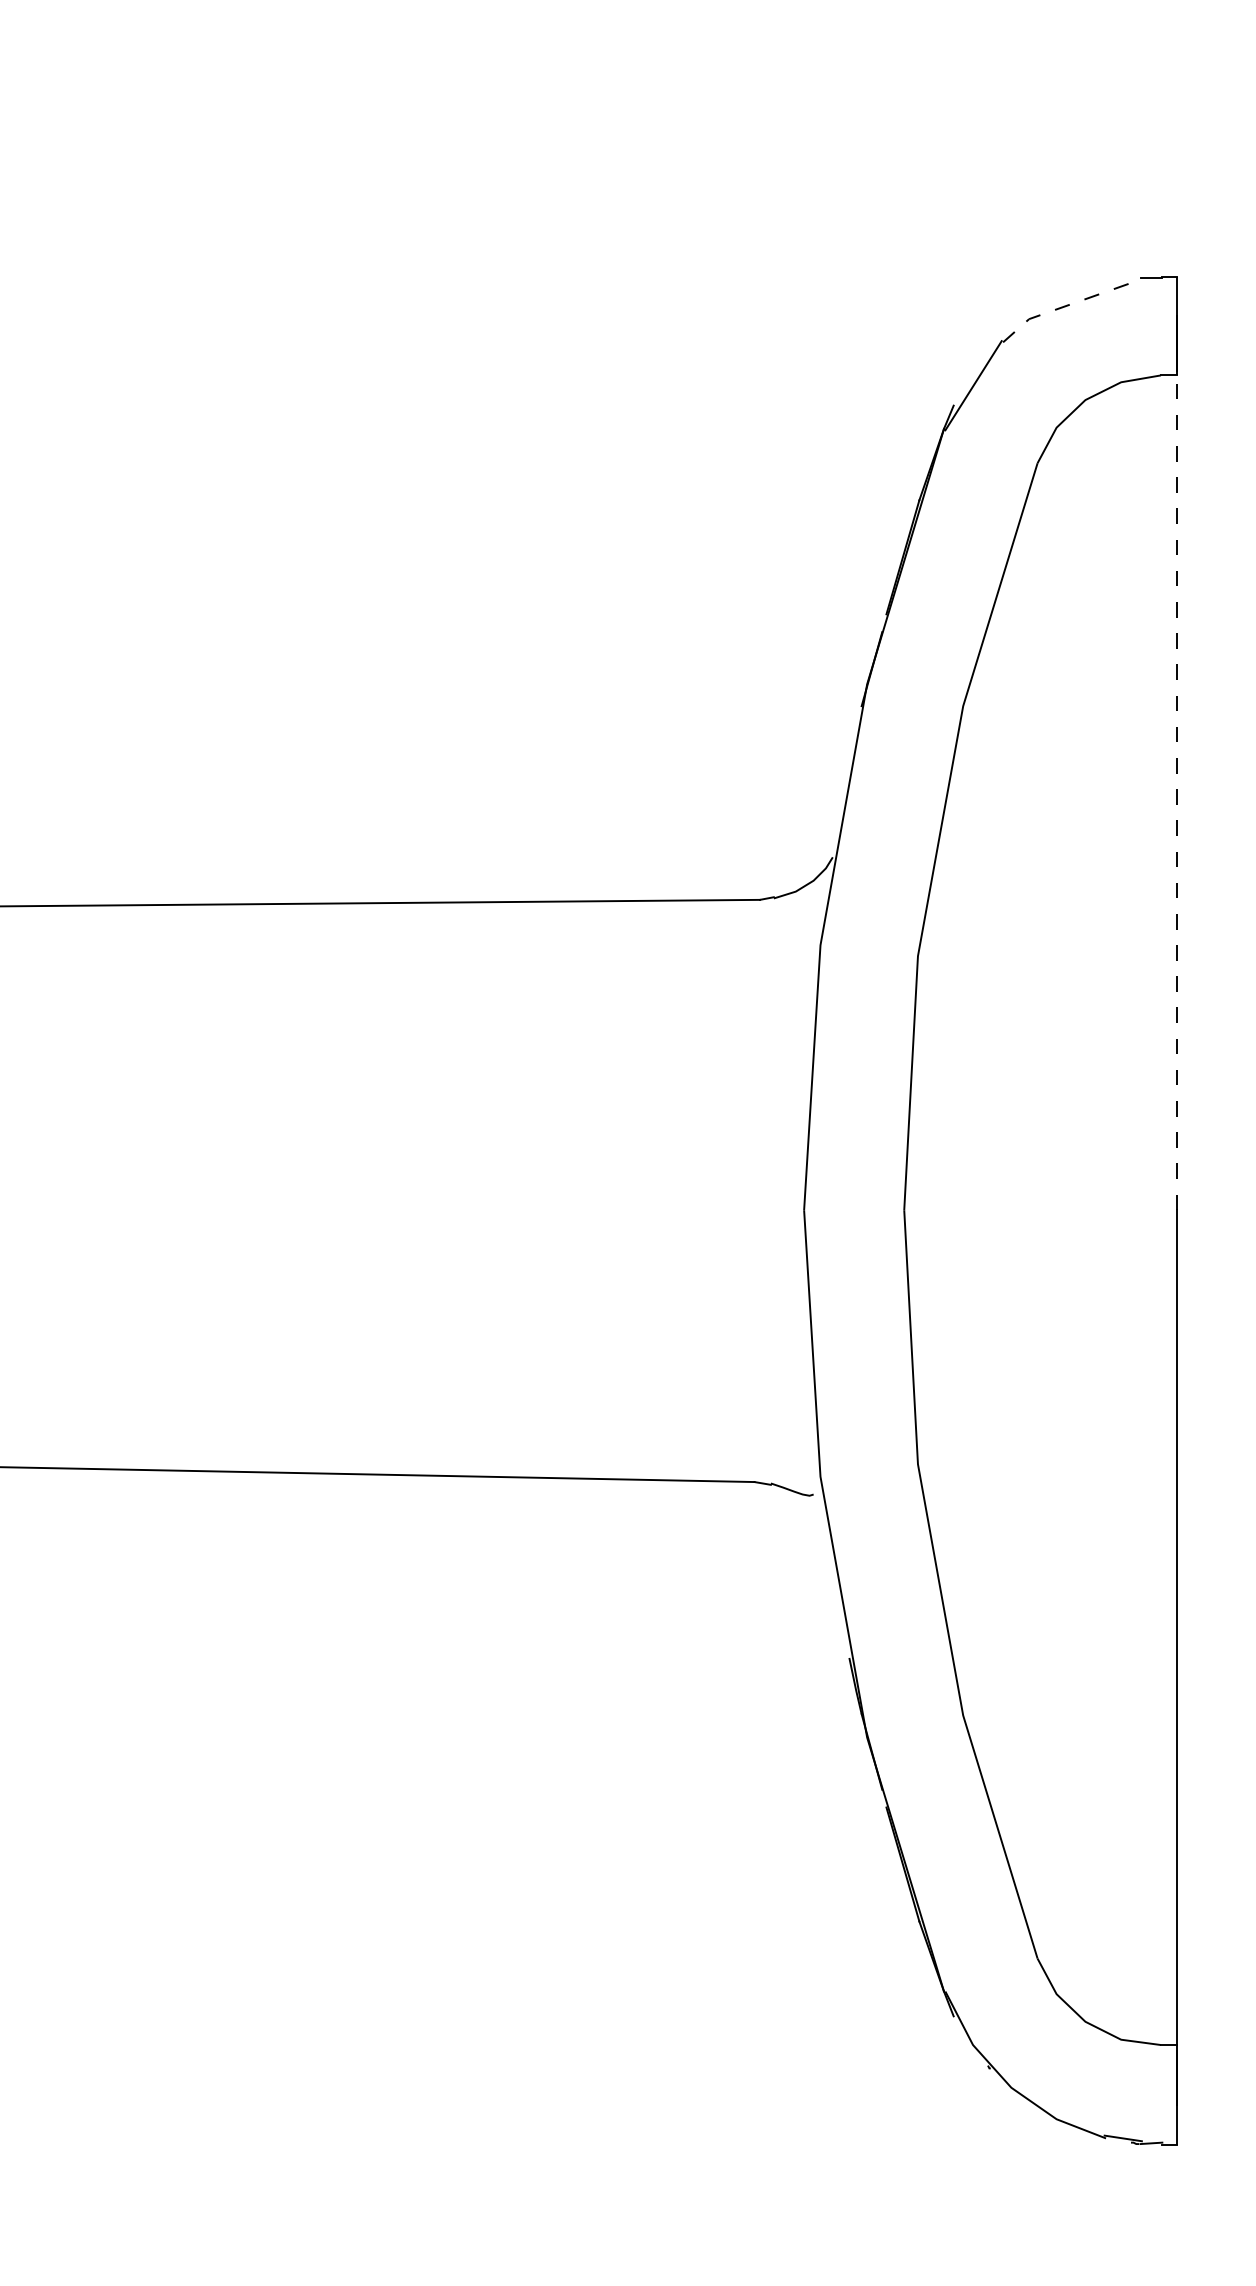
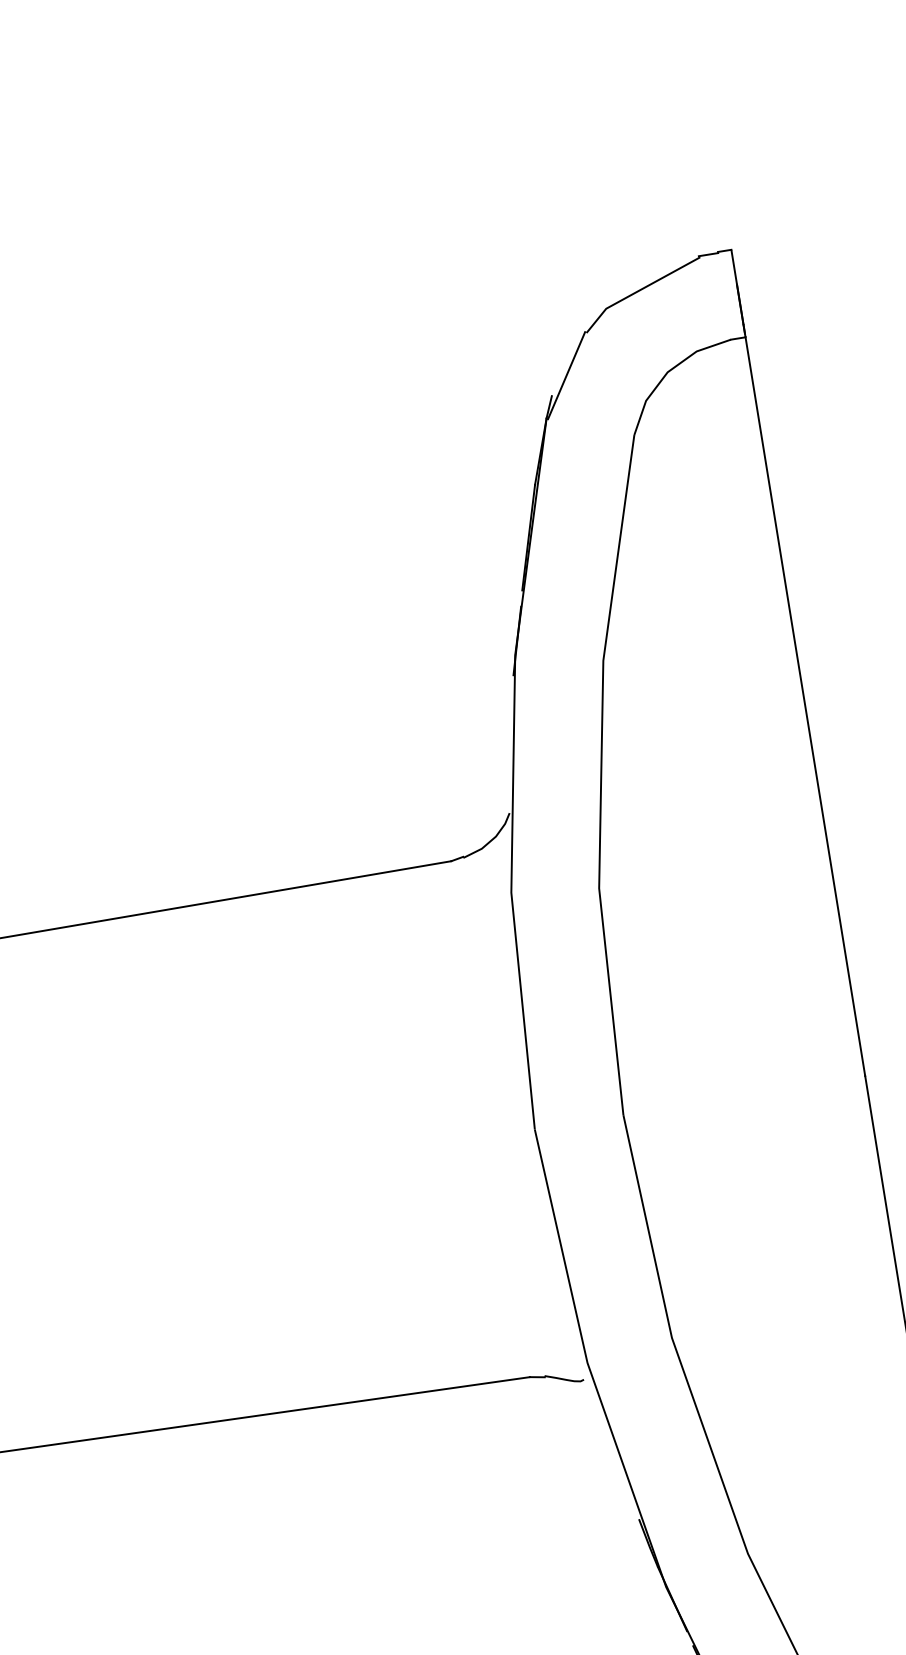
line: (1068, 305) -> (639, 291), dashed -> solid
line: (1177, 792) -> (805, 706), dashed -> solid

